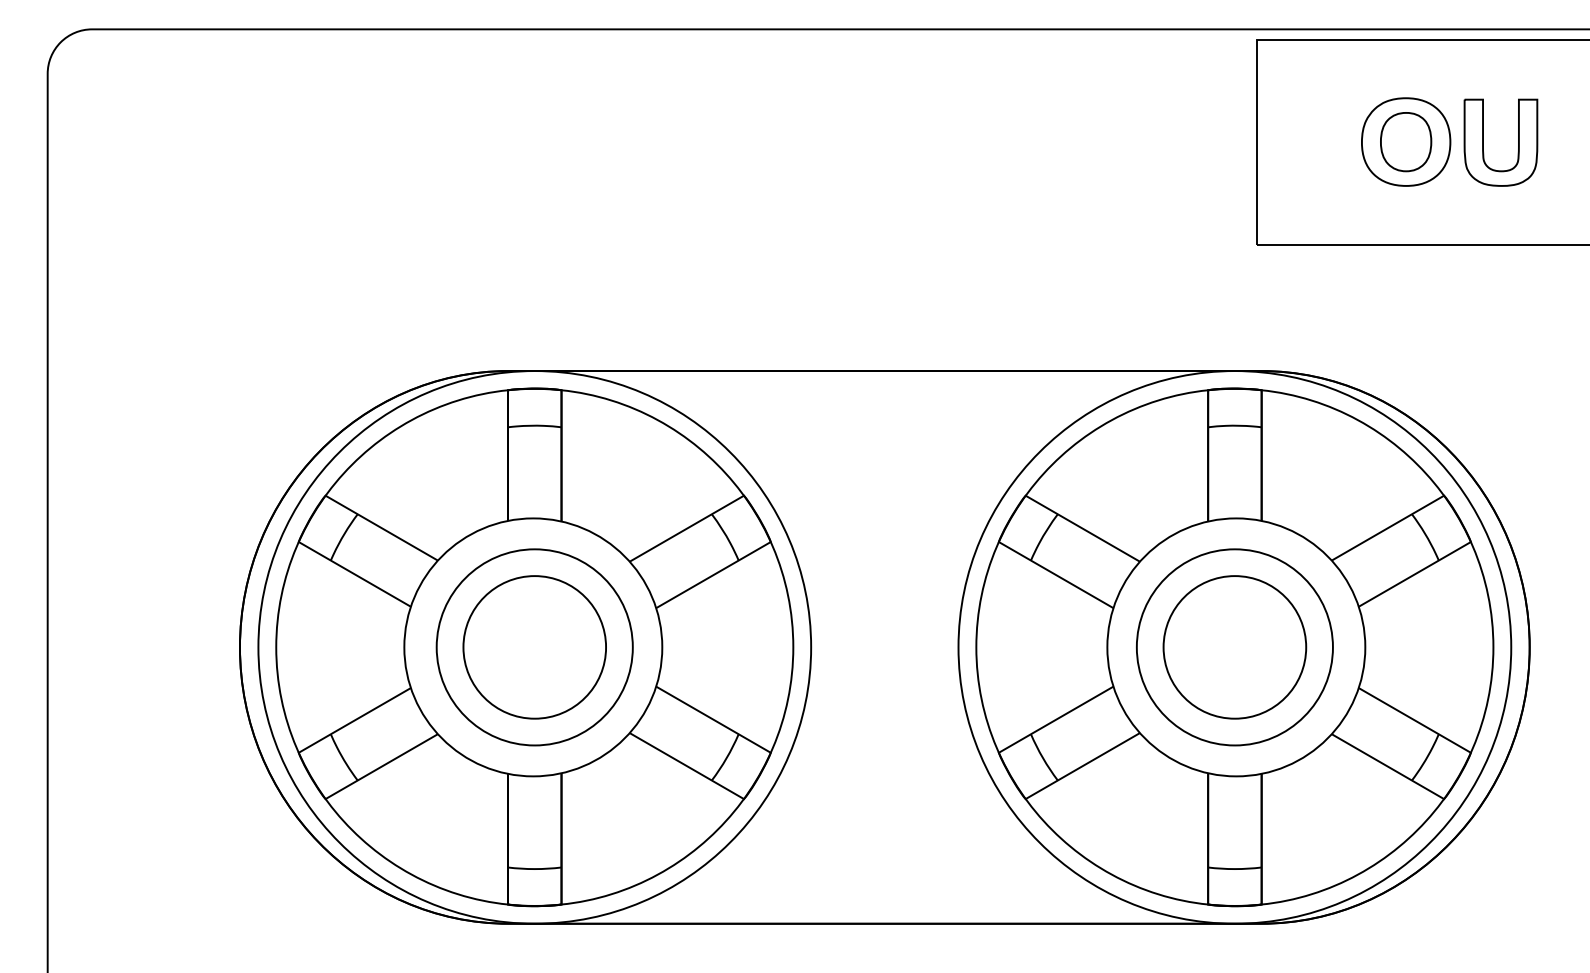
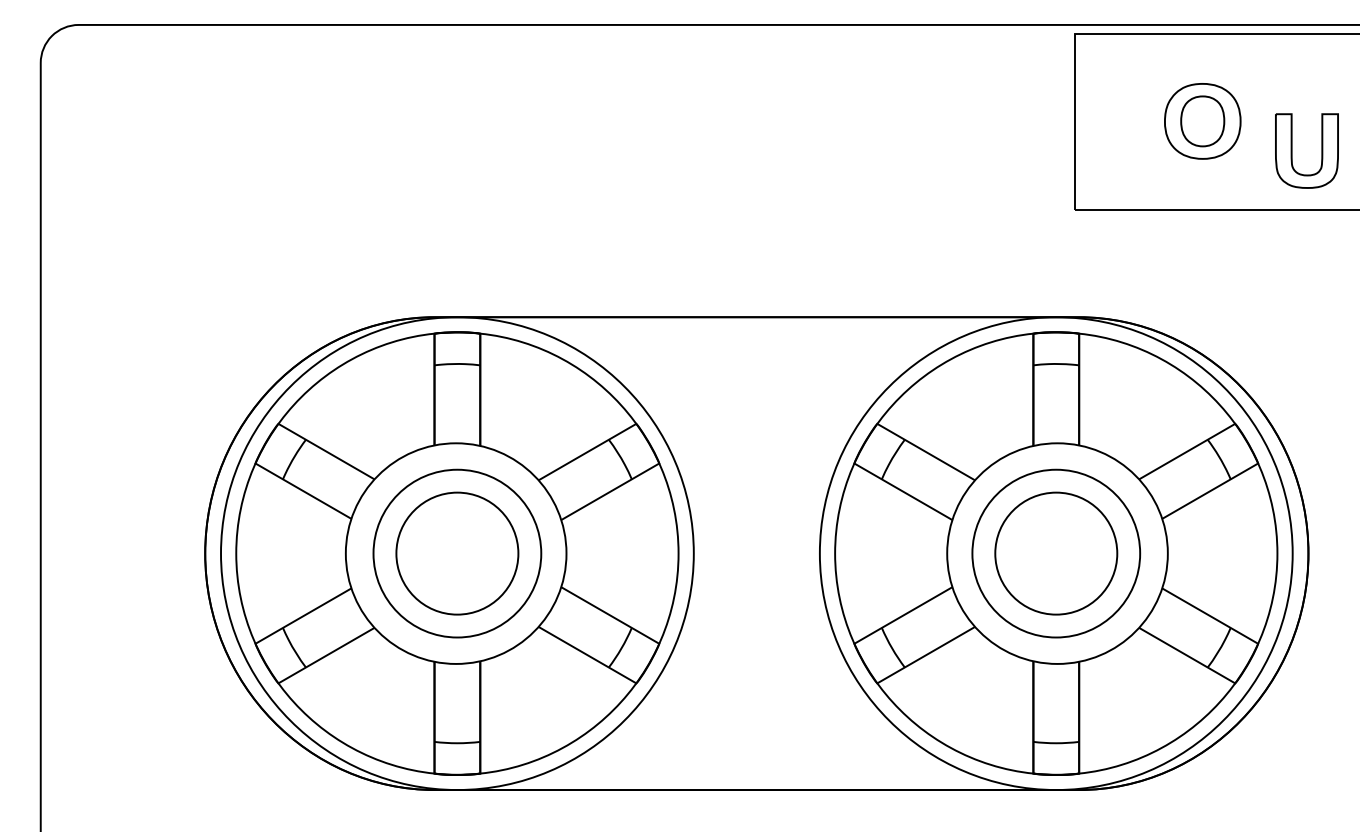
part: (1483, 142) -> (1292, 150), moved

